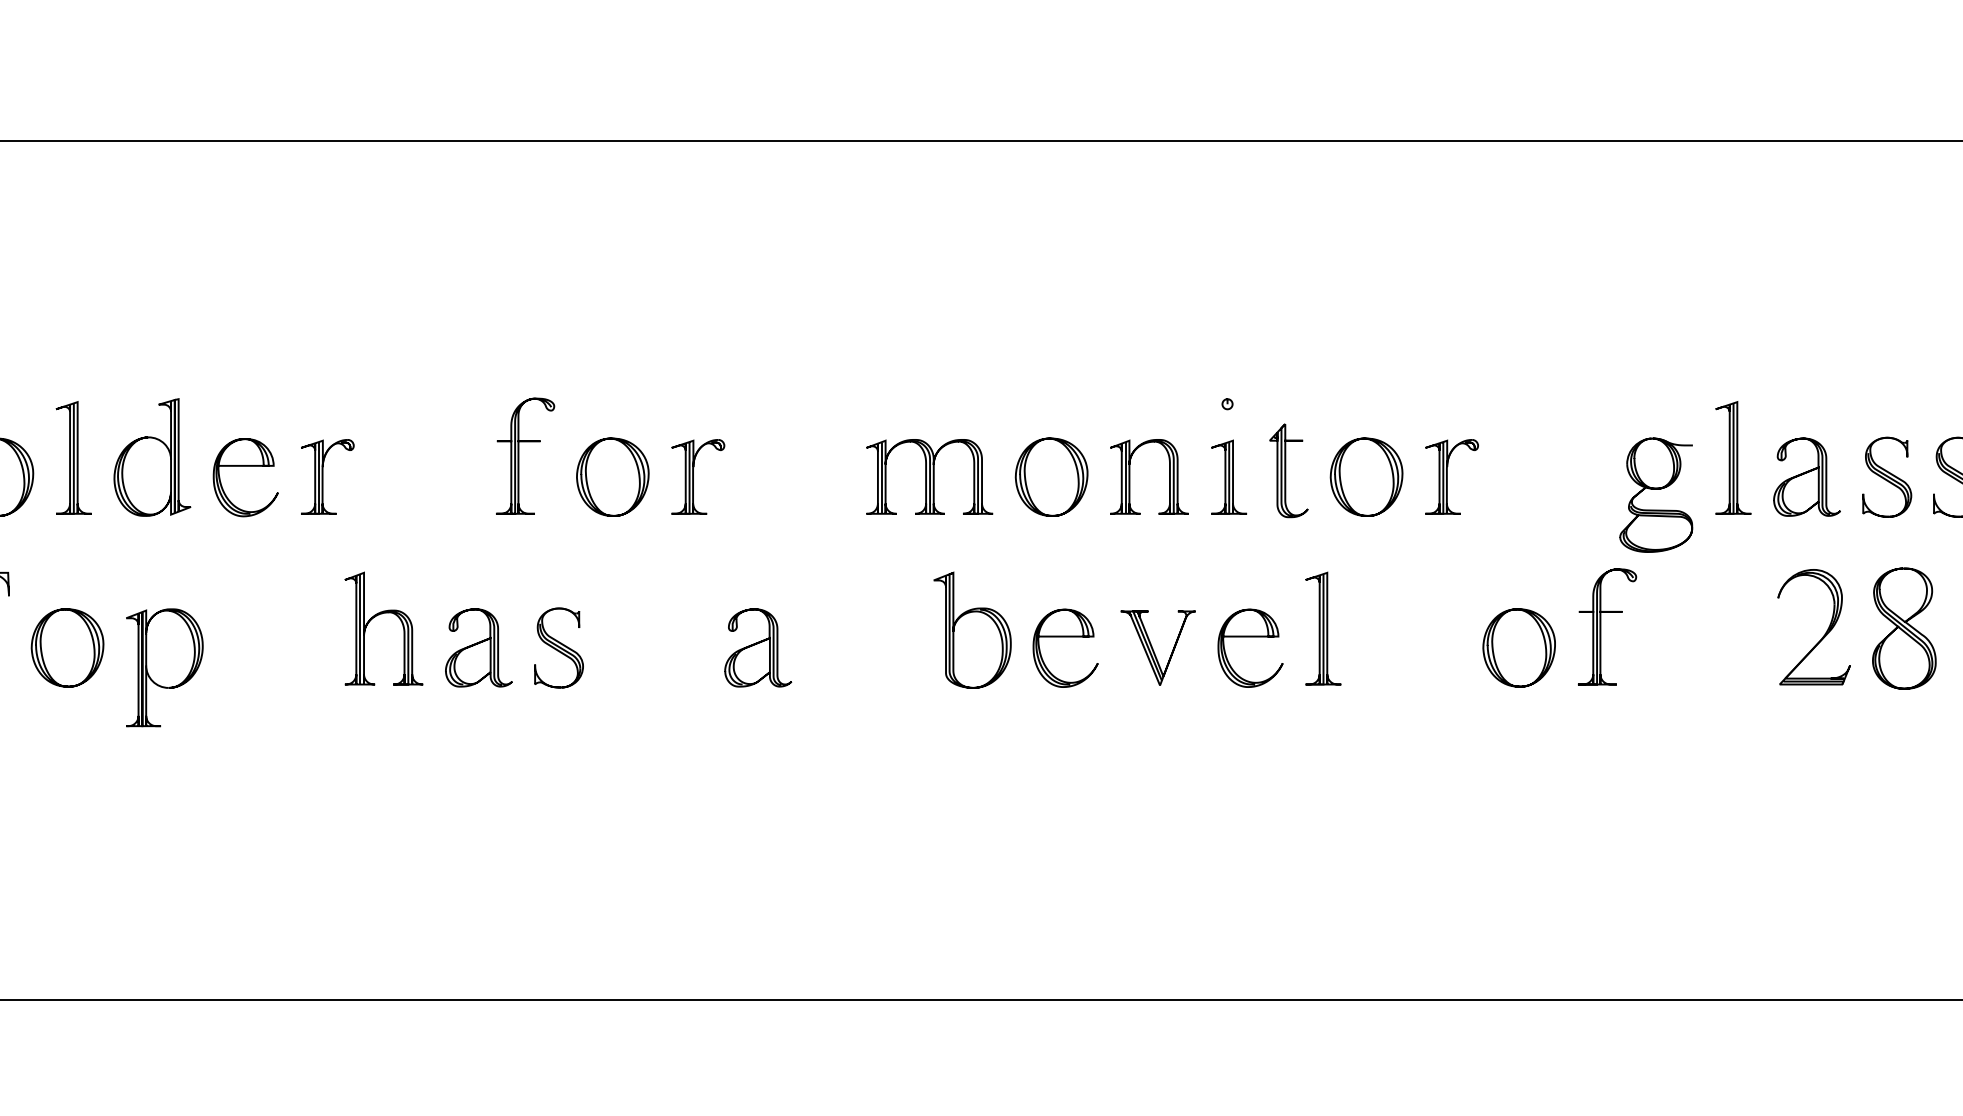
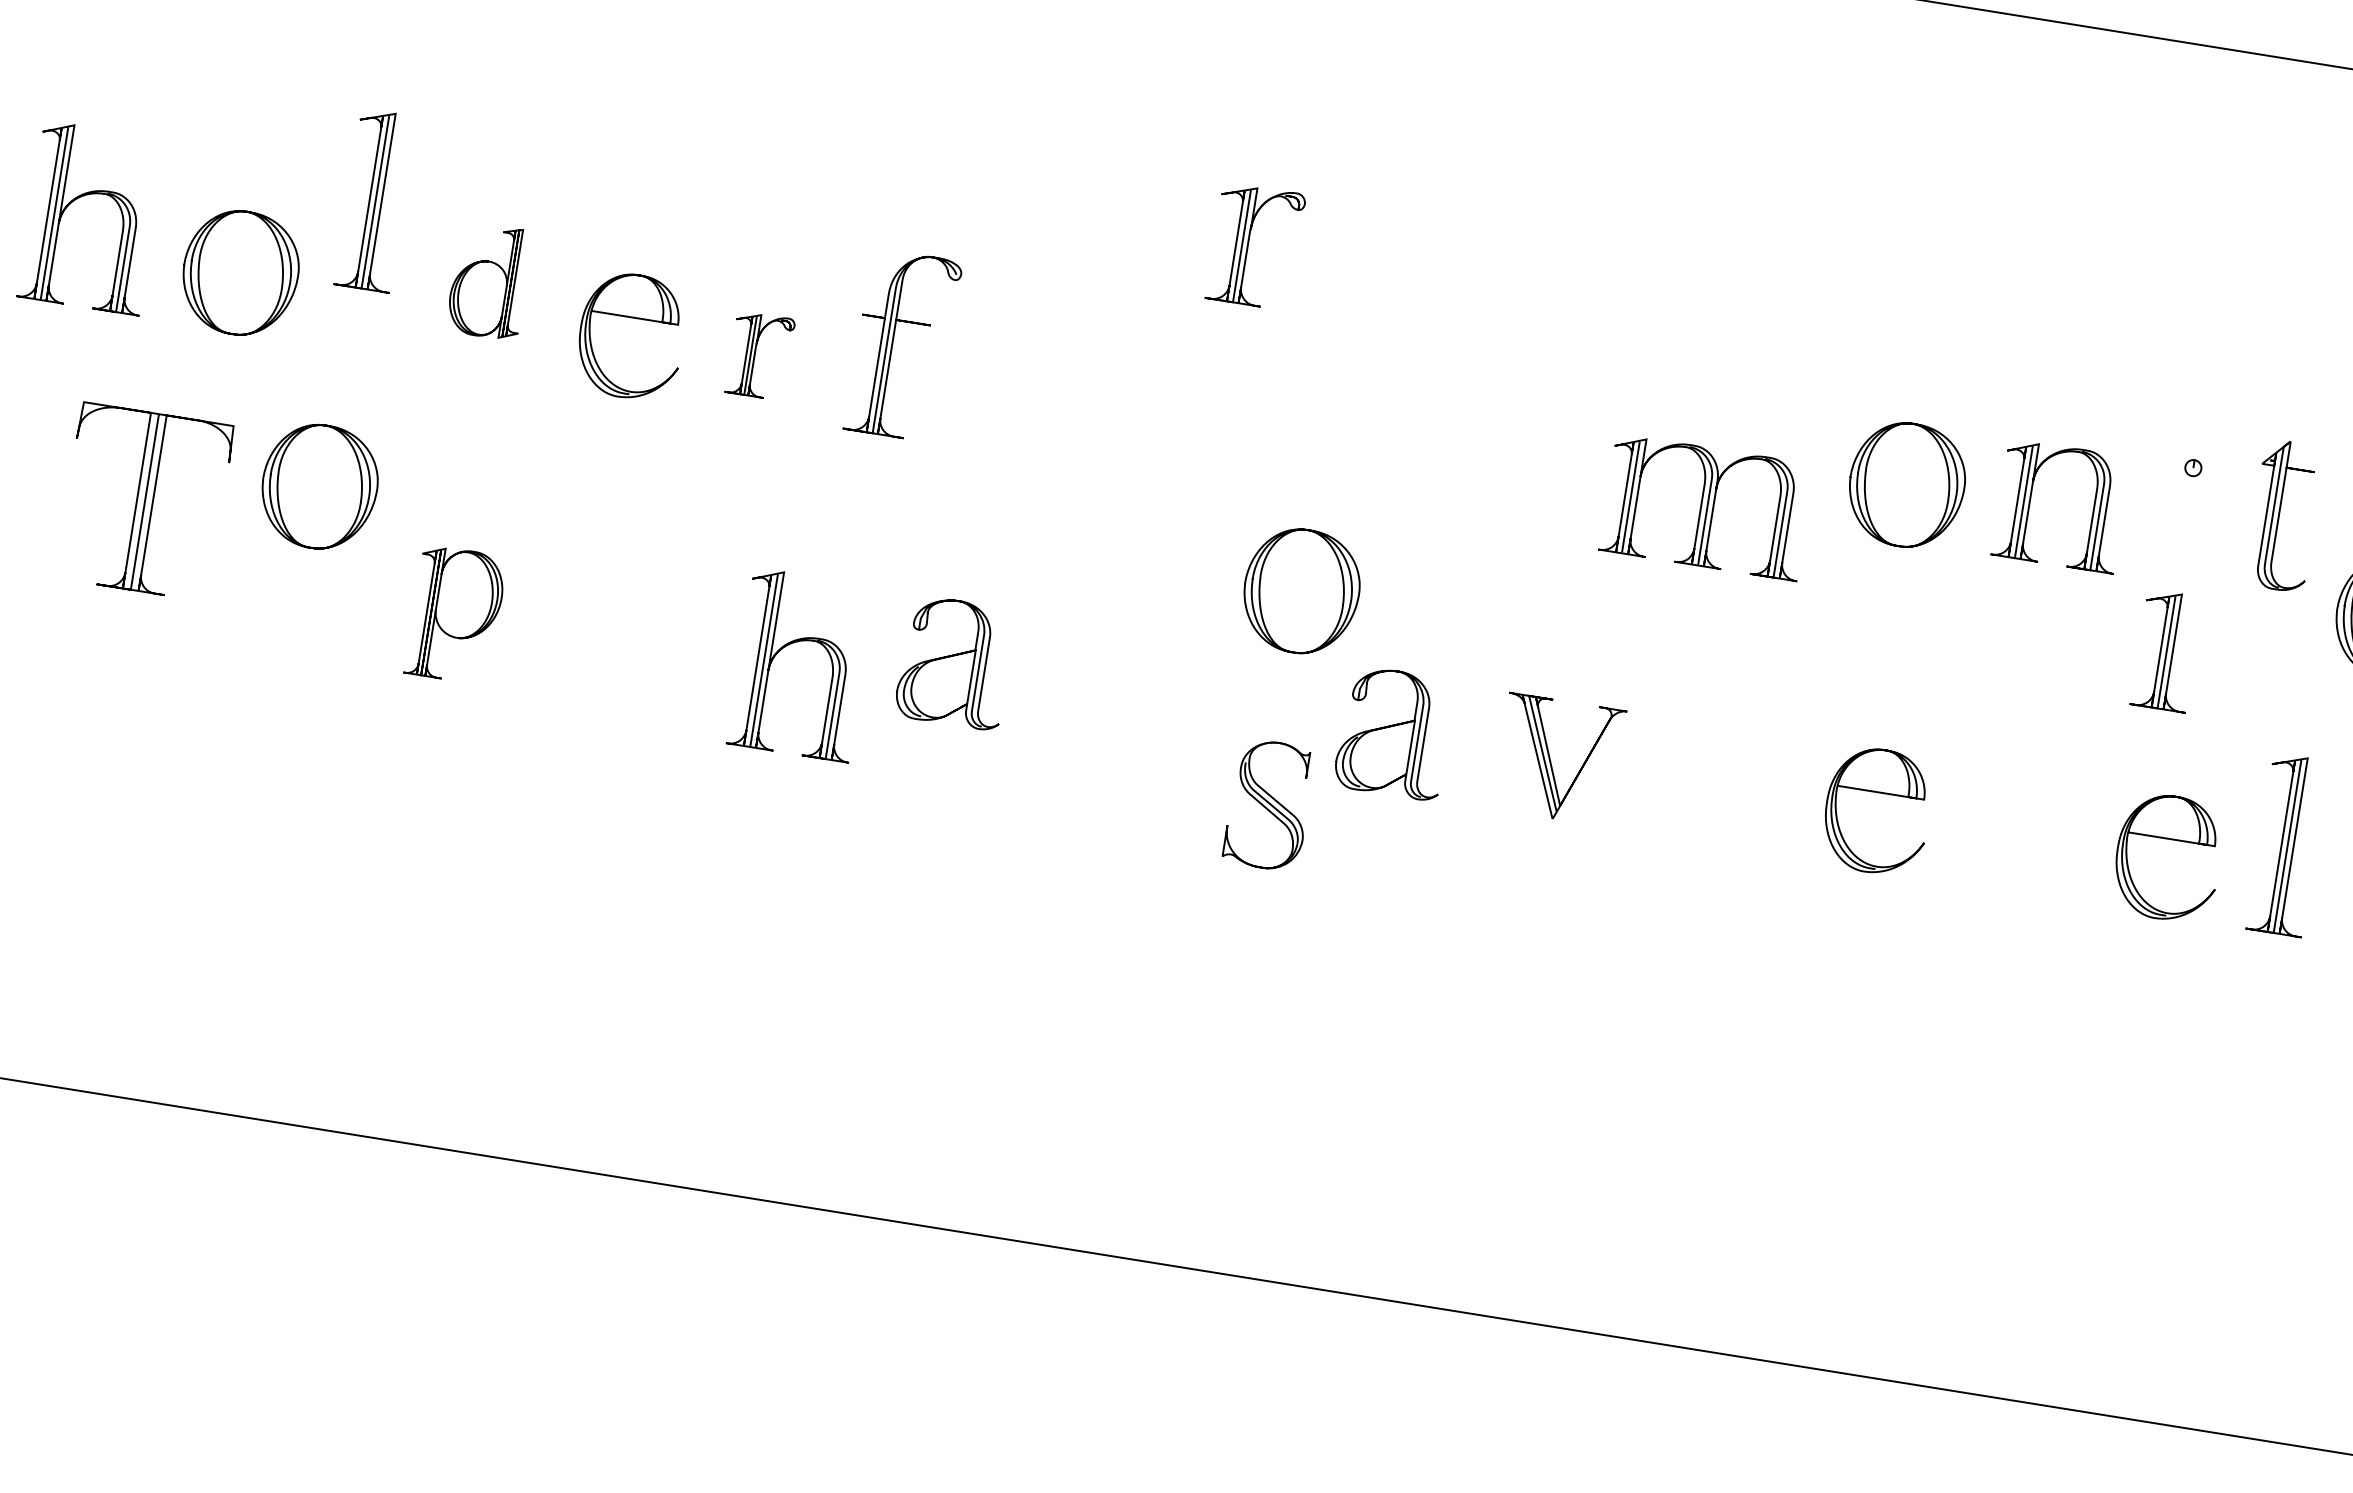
curve: (519, 455) -> (894, 342), moved
part: (73, 457) -> (375, 199), moved
part: (152, 457) -> (489, 281), size x0.6
curve: (1286, 470) -> (2280, 514), moved
part: (327, 476) -> (759, 355), size x0.7
part: (698, 476) -> (1256, 245), moved
part: (1130, 476) -> (2031, 500), moved
part: (1229, 476) -> (2167, 649), moved
curve: (587, 477) -> (1261, 585), moved
curve: (1026, 478) -> (1867, 480), moved
part: (379, 615) -> (797, 643), moved
curve: (964, 615) -> (1726, 734), removed
part: (558, 647) -> (1268, 804), moved
curve: (1153, 648) -> (1551, 759), moved
curve: (42, 650) -> (279, 484), moved
part: (164, 667) -> (455, 614), size x0.7

